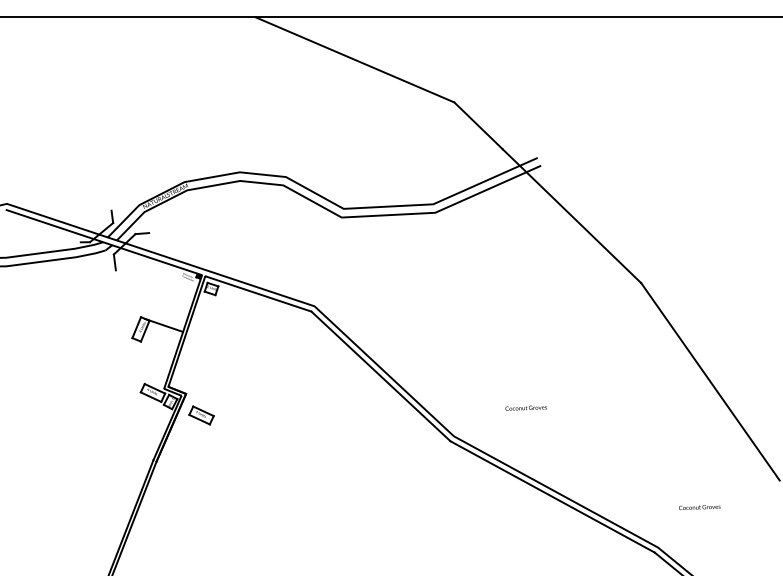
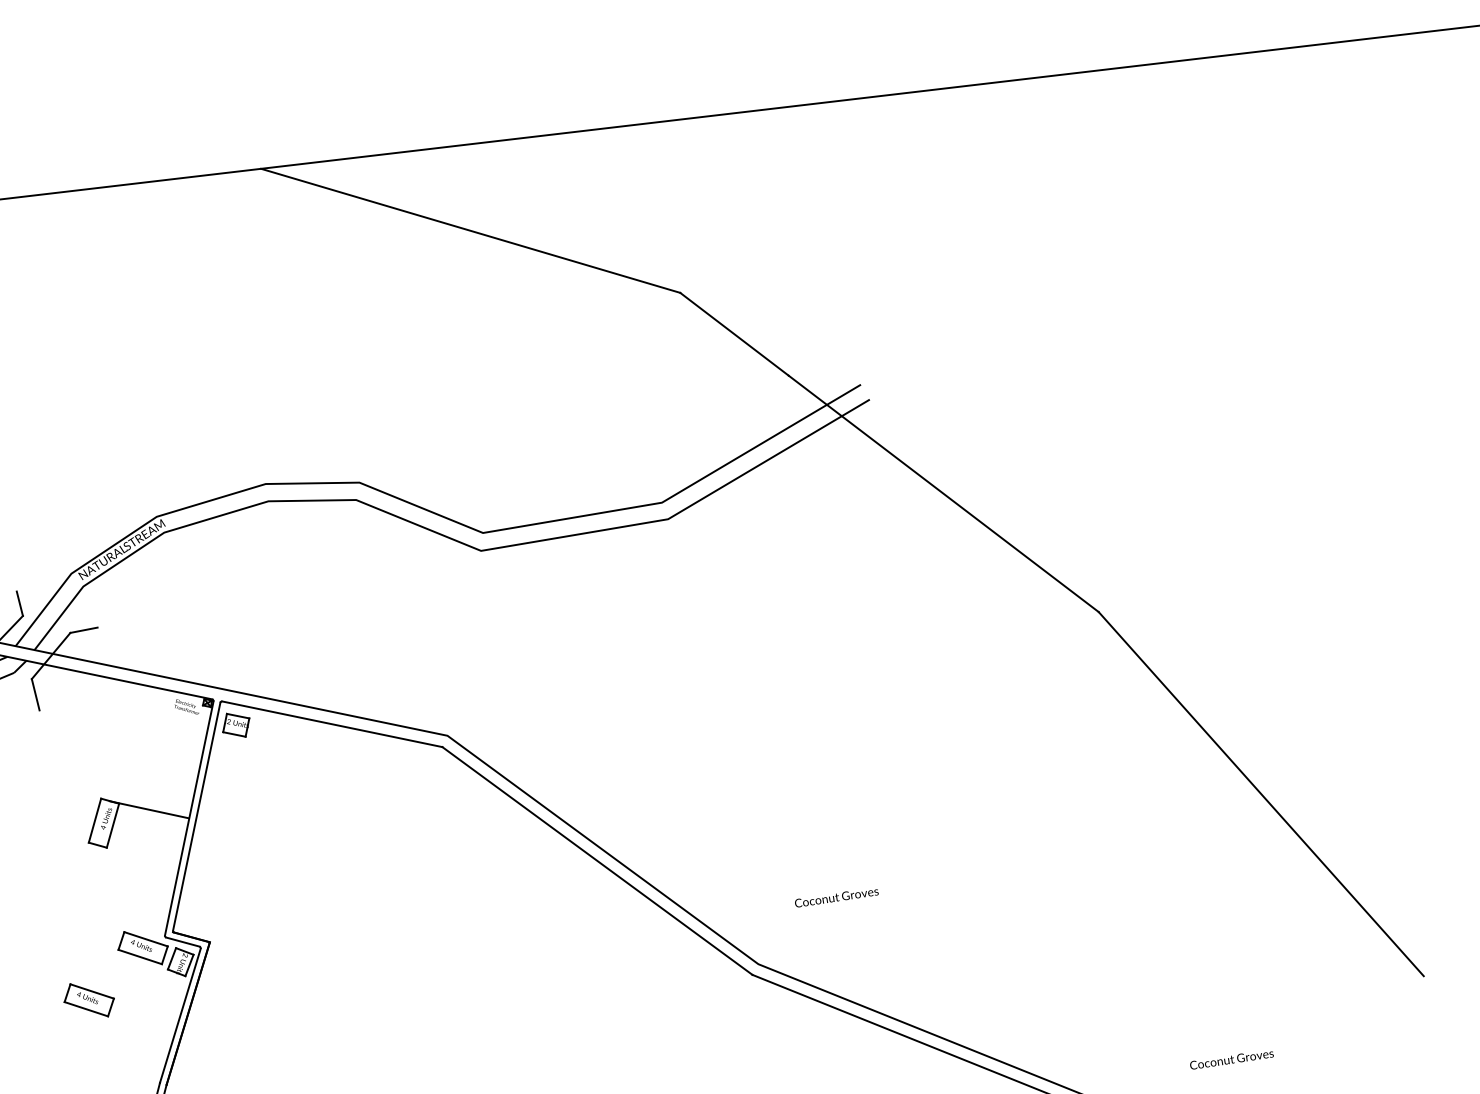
text: (525, 407) -> (835, 896), moved
part: (201, 415) -> (89, 1000), moved
text: (699, 507) -> (1231, 1059), moved

